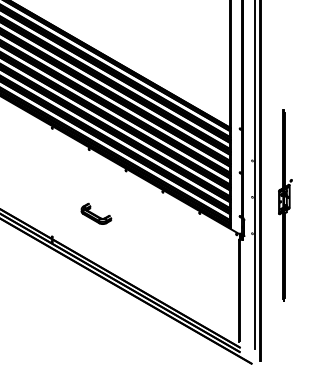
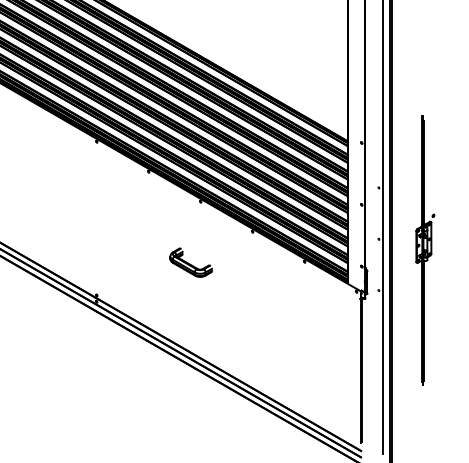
part: (96, 213) -> (191, 262), moved

